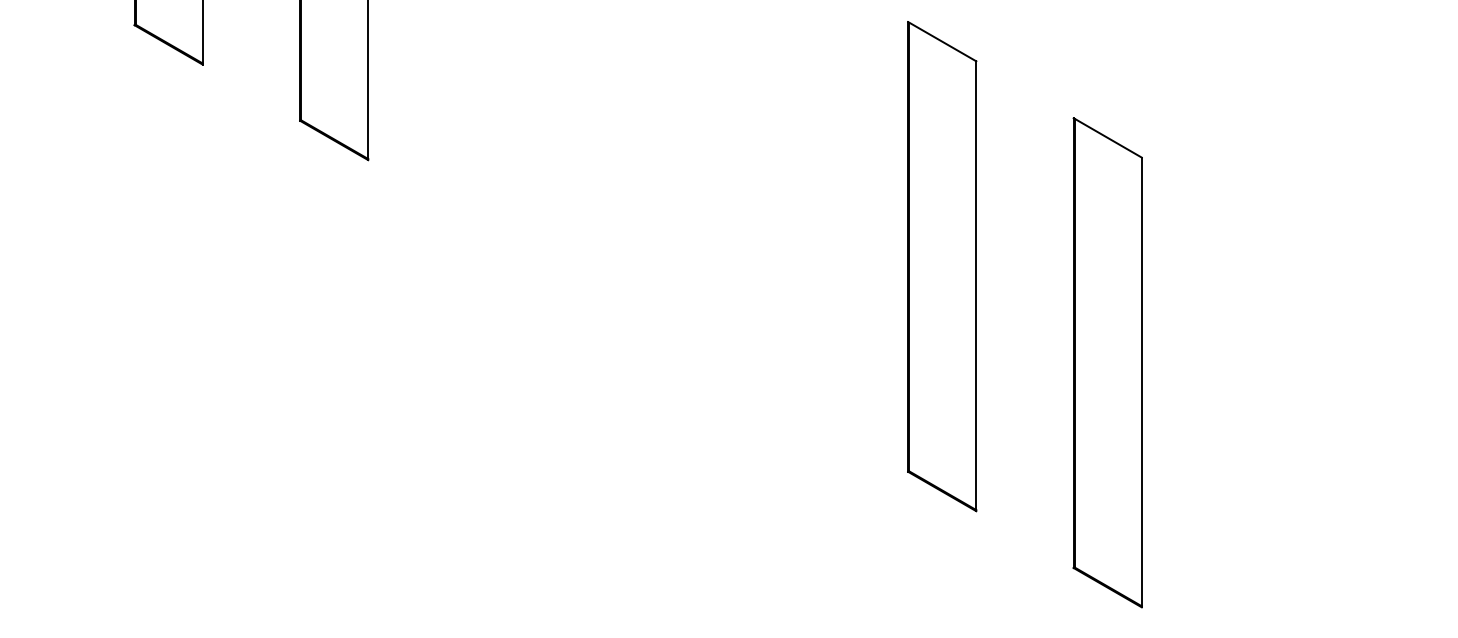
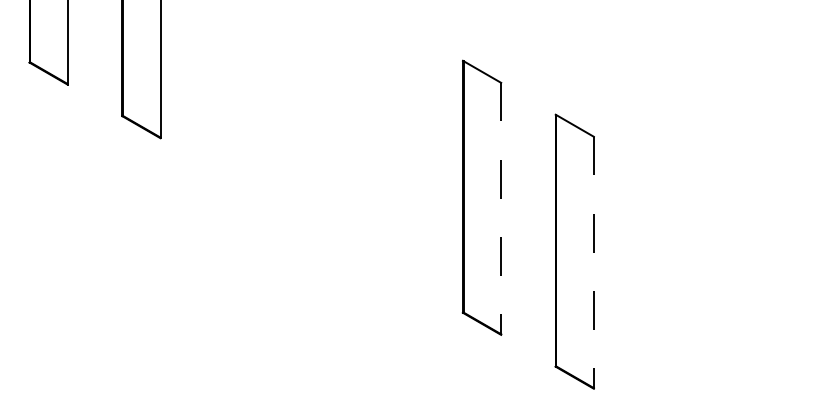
line: (976, 287) -> (501, 209), solid -> dashed
line: (1141, 381) -> (593, 262), solid -> dashed

